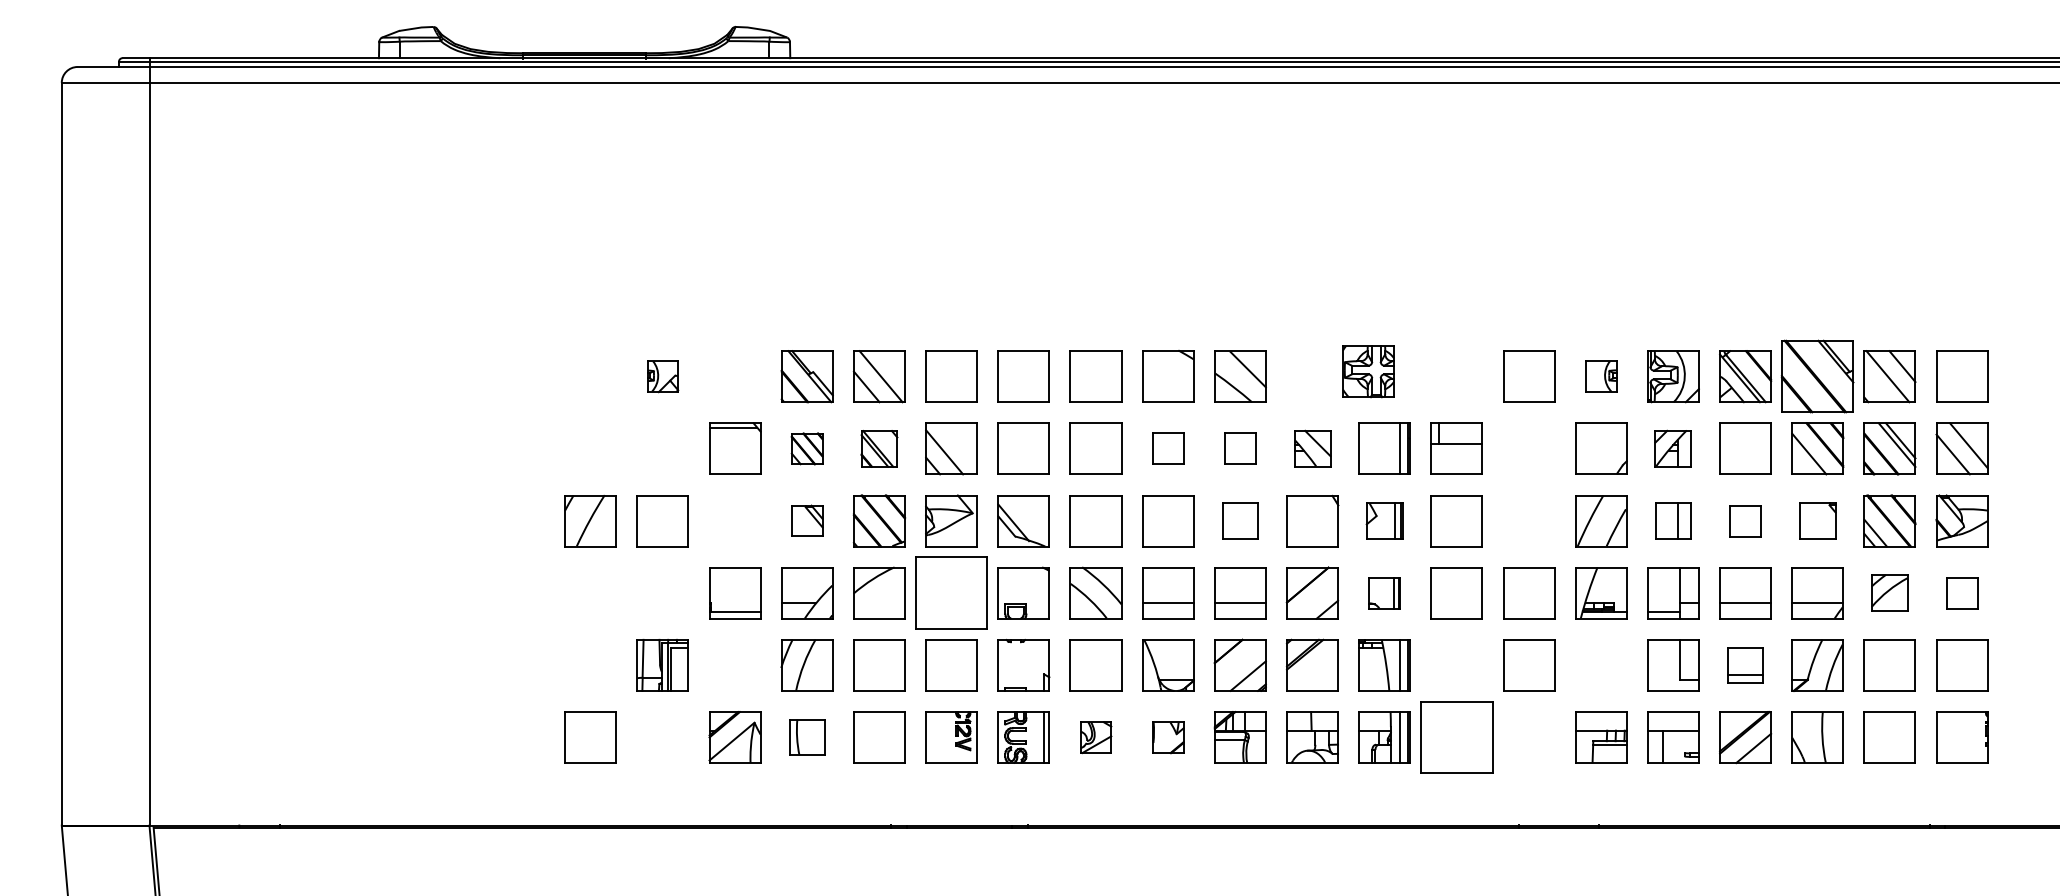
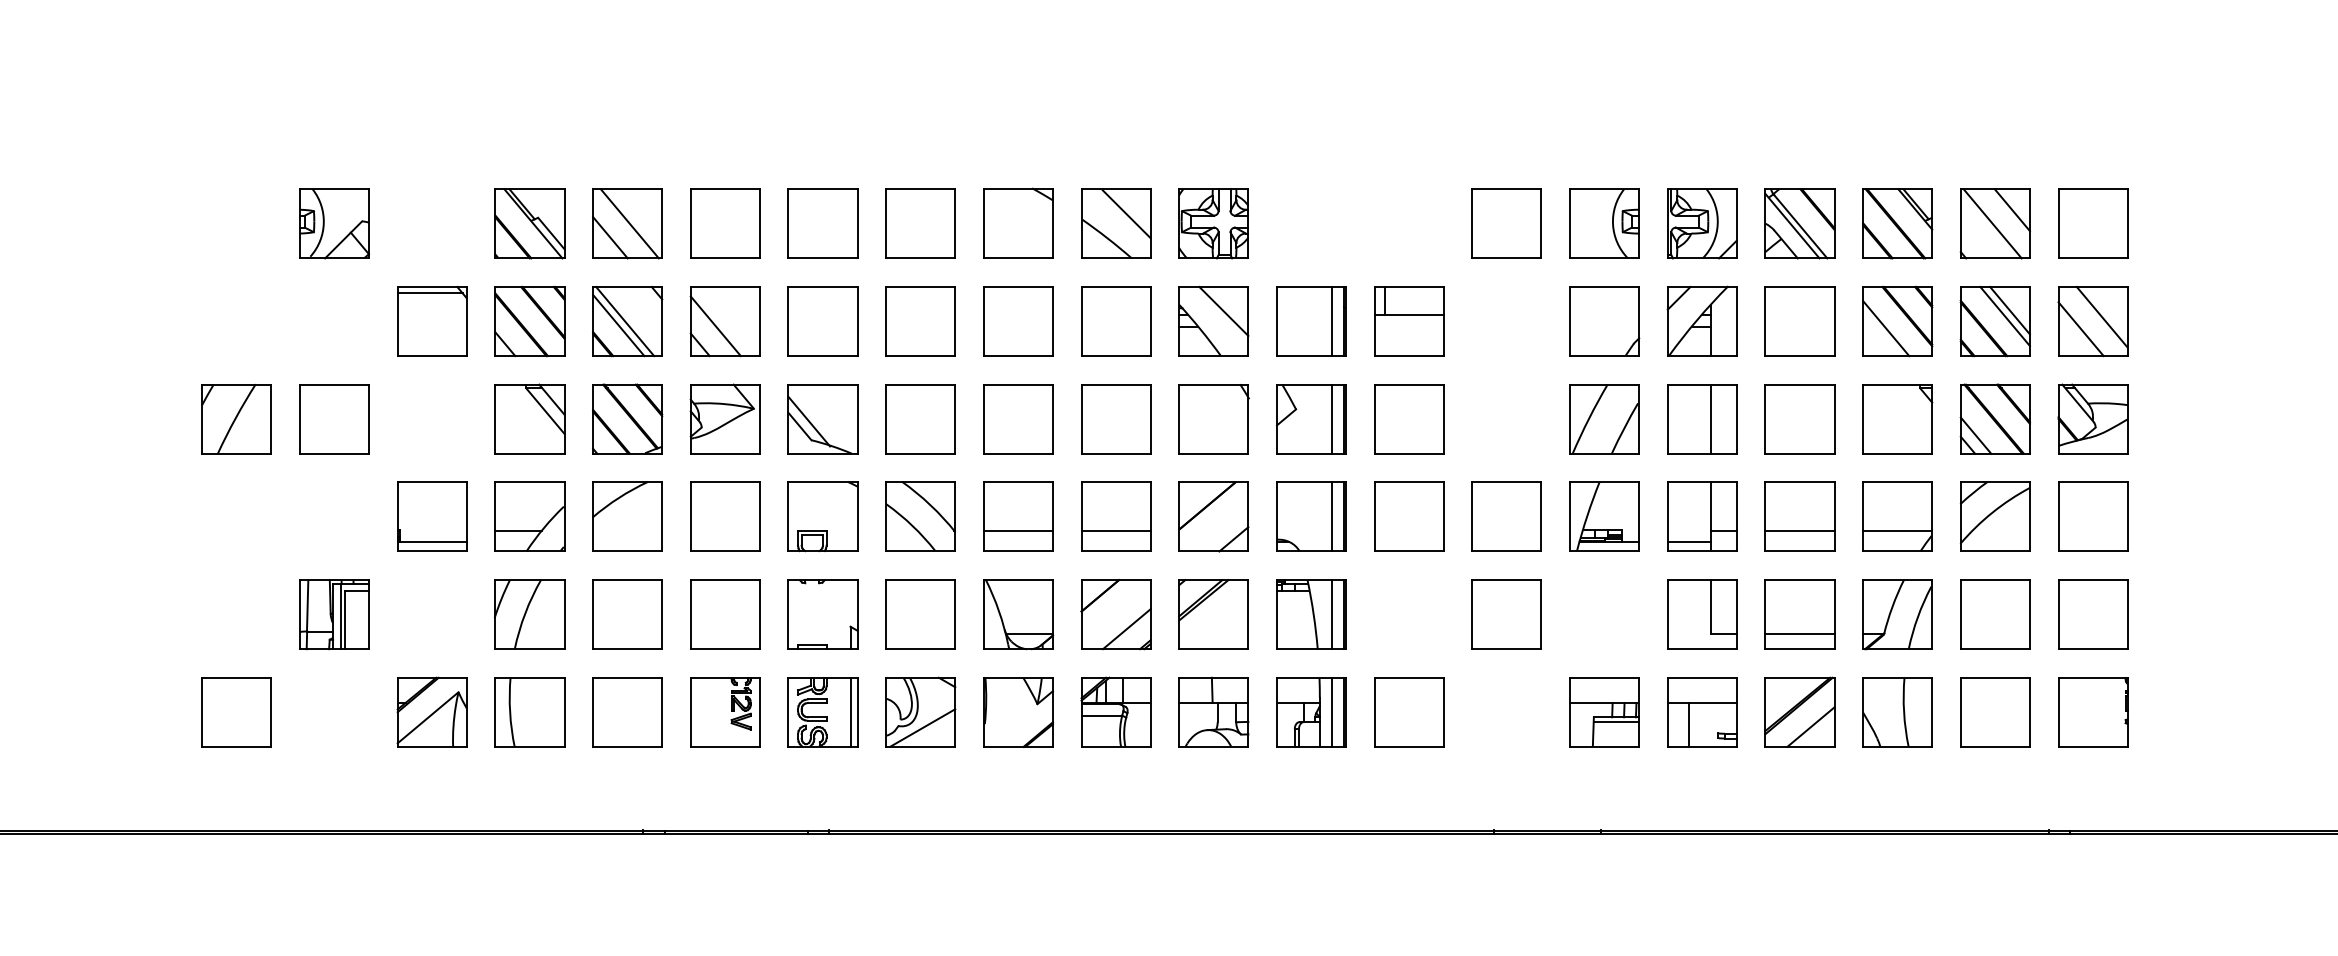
part: (1368, 371) -> (1213, 223), moved
part: (662, 376) -> (333, 223), size x1.67
part: (1601, 376) -> (1604, 223), size x1.67
part: (1817, 376) -> (1897, 223), size x0.71
part: (806, 448) -> (528, 321), size x1.67
part: (879, 448) -> (627, 321), size x1.43
part: (1168, 448) -> (1018, 321), size x1.67
part: (1240, 448) -> (1116, 321), size x1.67
part: (1312, 448) -> (1213, 321), size x1.43
part: (1672, 448) -> (1701, 321), size x1.43
part: (807, 520) -> (530, 418), size x1.67
part: (1240, 521) -> (1116, 419), size x1.43
part: (1384, 521) -> (1311, 419), size x1.43
part: (1673, 521) -> (1702, 419), size x1.43
part: (1745, 521) -> (1799, 419), size x1.67
part: (1817, 521) -> (1897, 419), size x1.43
part: (1889, 592) -> (1994, 515), size x1.43
part: (951, 593) -> (725, 517), size x0.71
part: (1384, 593) -> (1311, 517), size x1.67
part: (1962, 593) -> (2093, 517), size x1.67
part: (1745, 665) -> (1799, 614), size x1.43
part: (807, 737) -> (530, 712), size x1.43
part: (1095, 737) -> (920, 712), size x1.67
part: (1168, 737) -> (1018, 712), size x1.67
part: (1456, 737) -> (1408, 712), size x0.71

